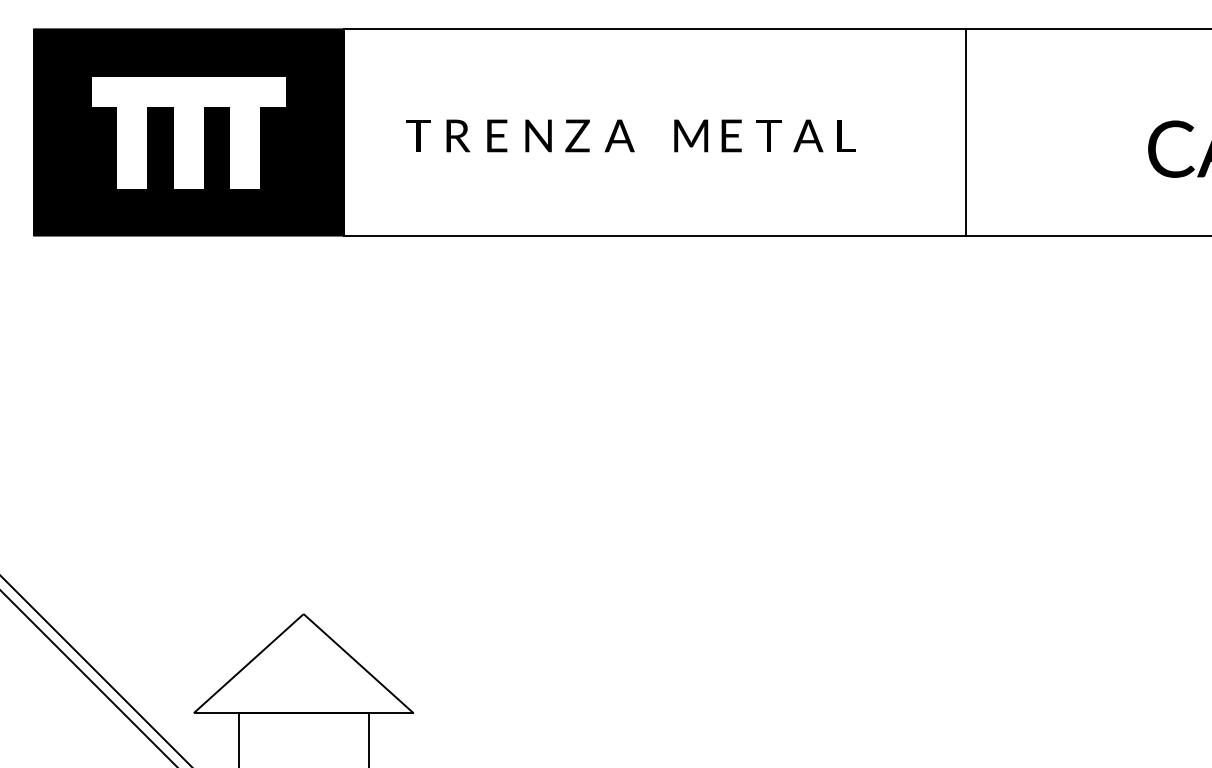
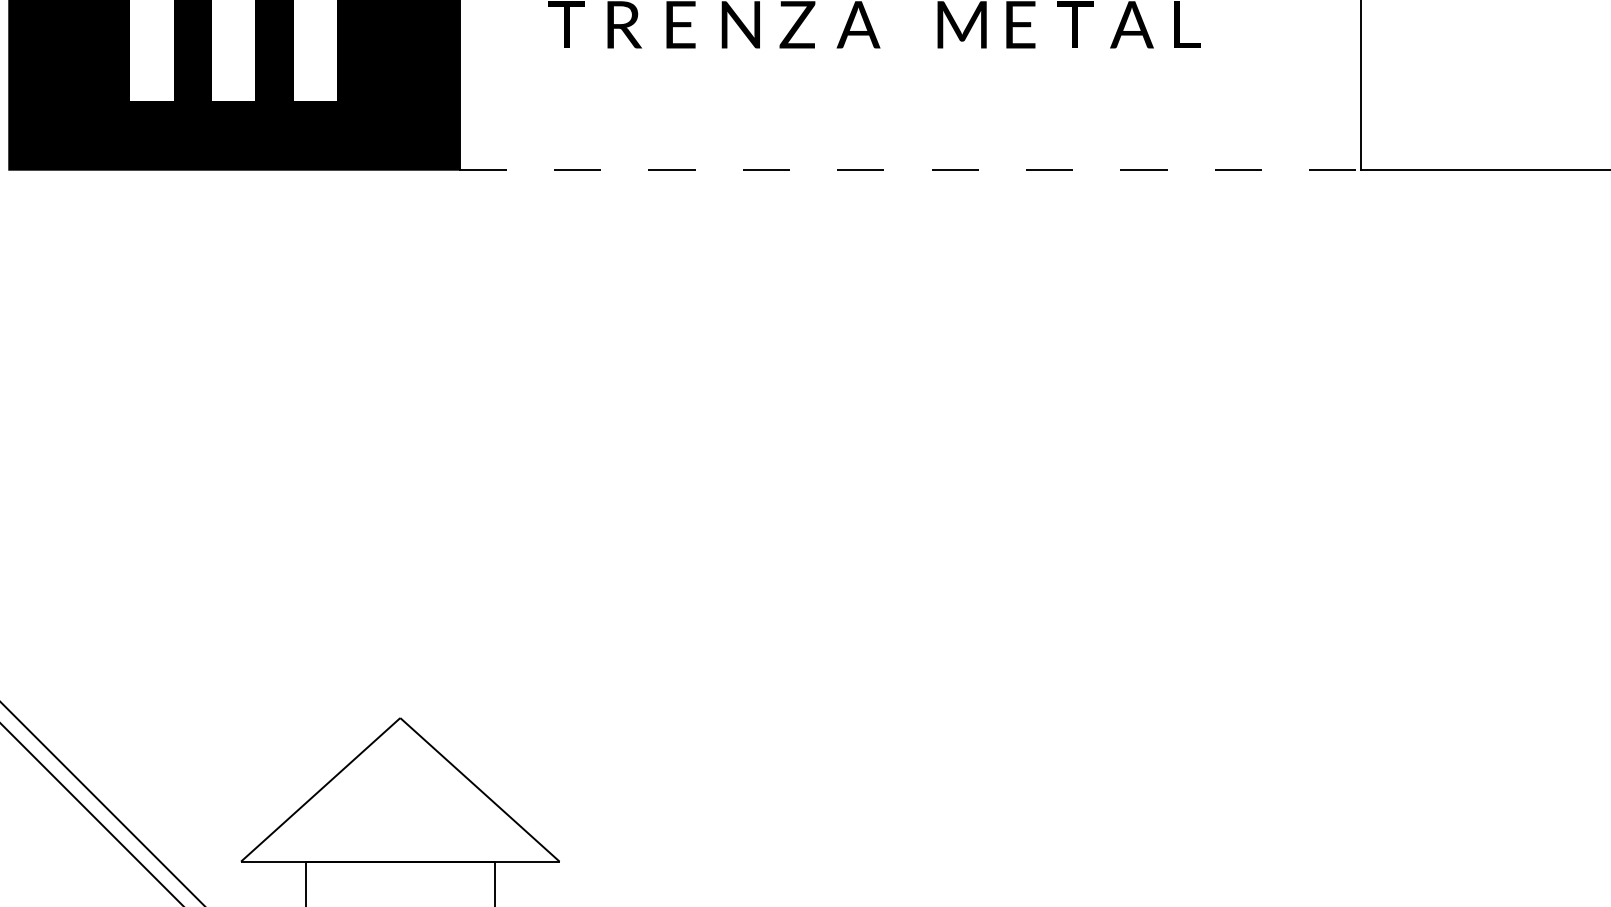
line: (655, 236) -> (910, 170), solid -> dashed

